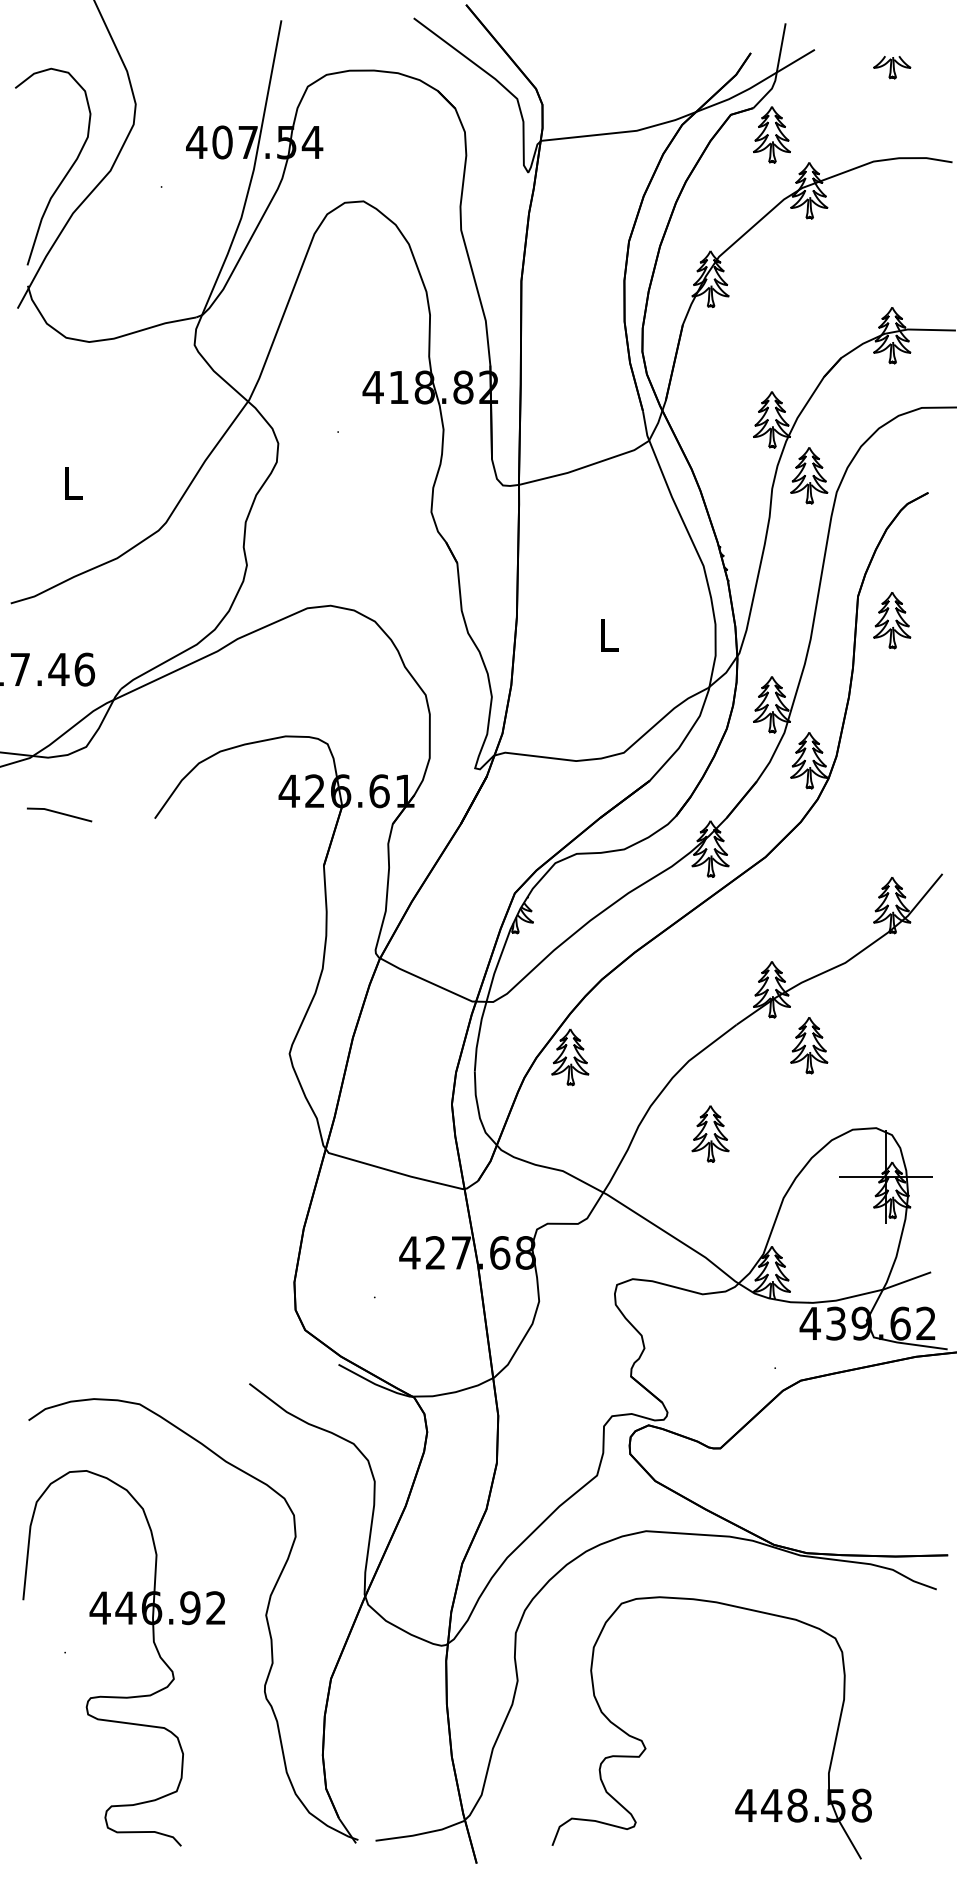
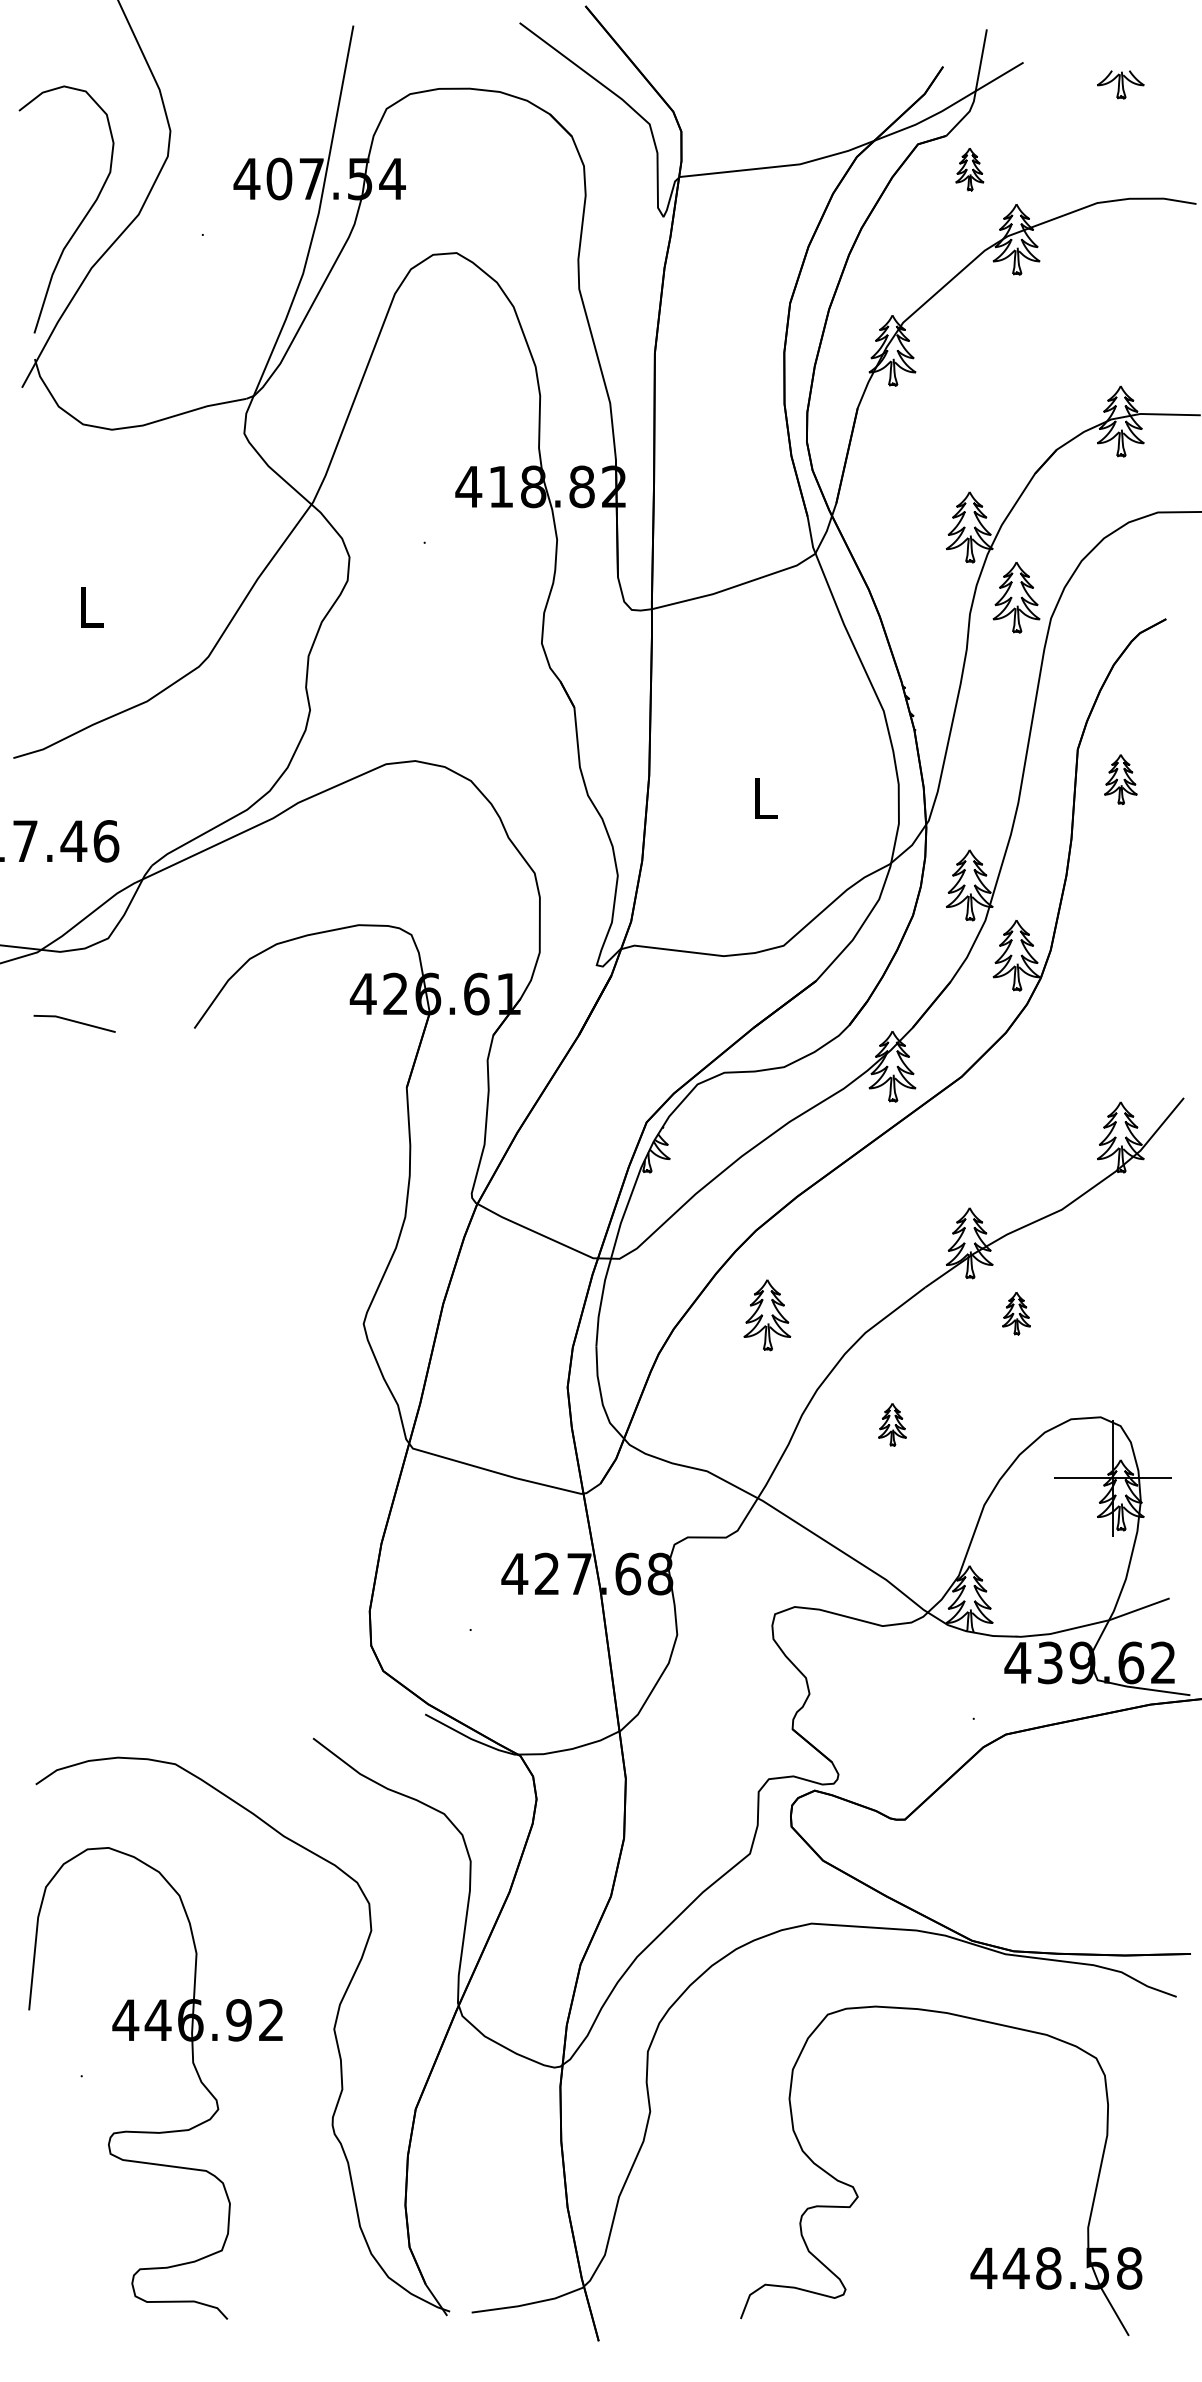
part: (771, 134) -> (969, 169), size x0.6
part: (892, 620) -> (1120, 779), size x0.7
part: (809, 1045) -> (1016, 1313), size x0.6
part: (570, 1057) -> (767, 1315), moved
part: (710, 1133) -> (892, 1424), size x0.6
part: (646, 1747) -> (858, 2195), moved

